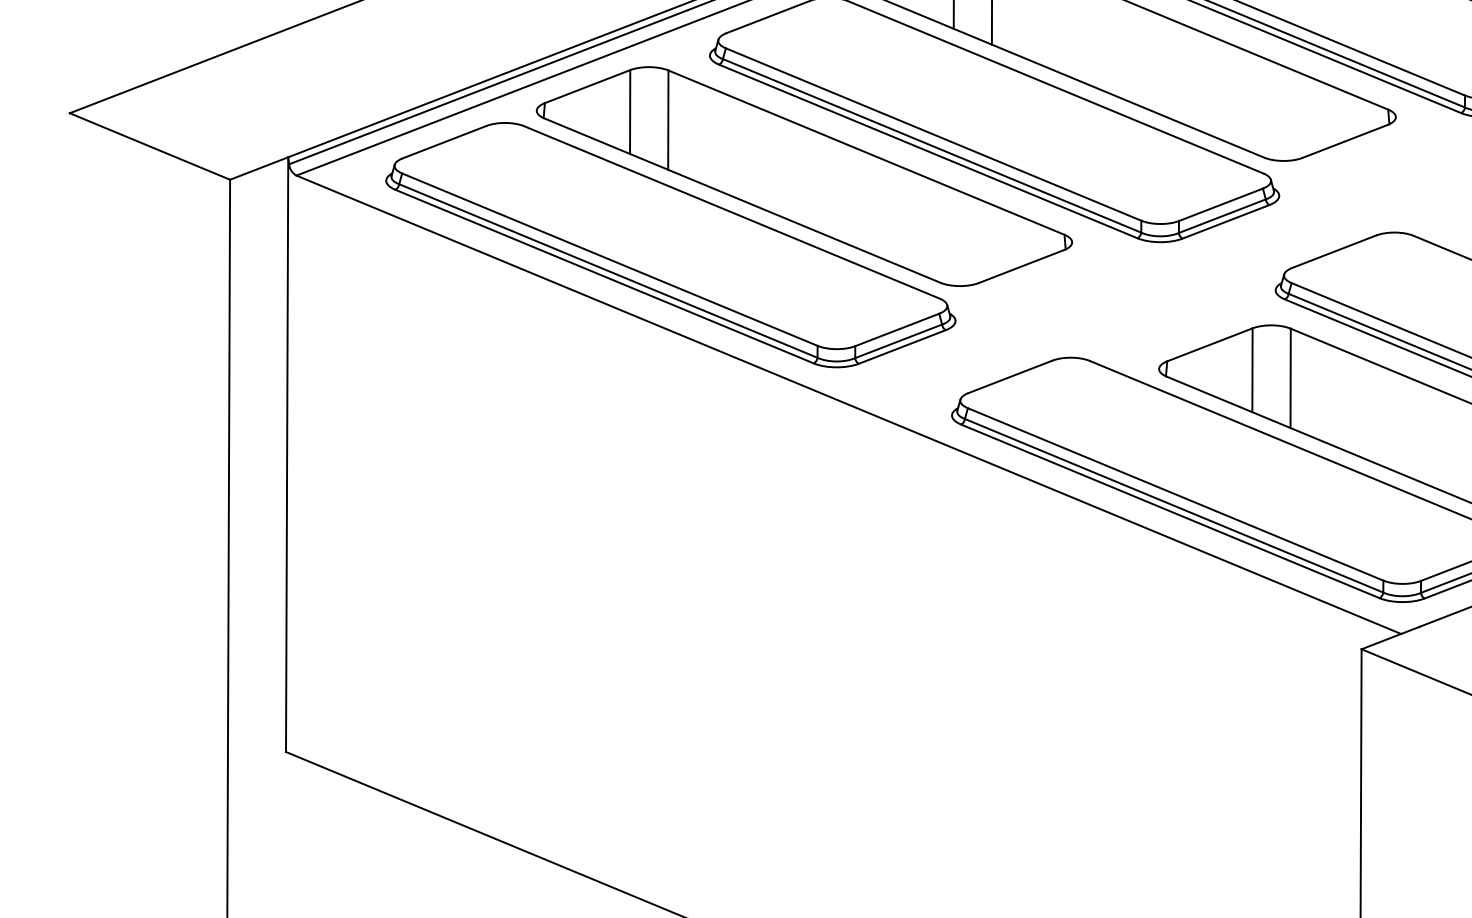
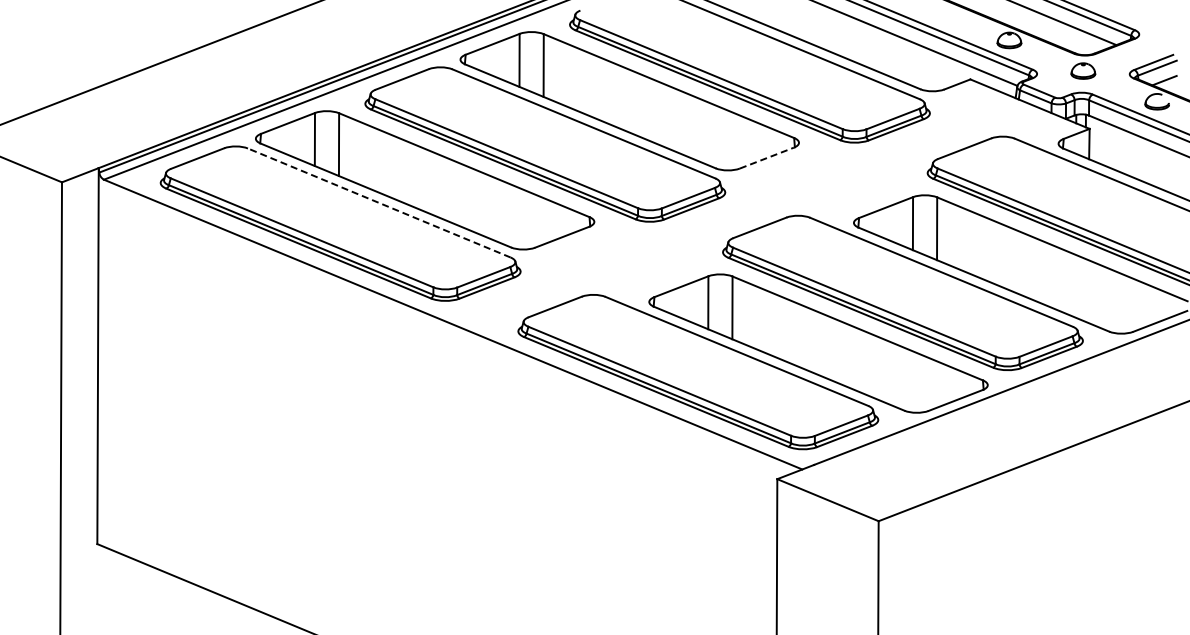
line: (1344, 142) -> (766, 158), solid -> dashed
line: (730, 211) -> (378, 202), solid -> dashed

